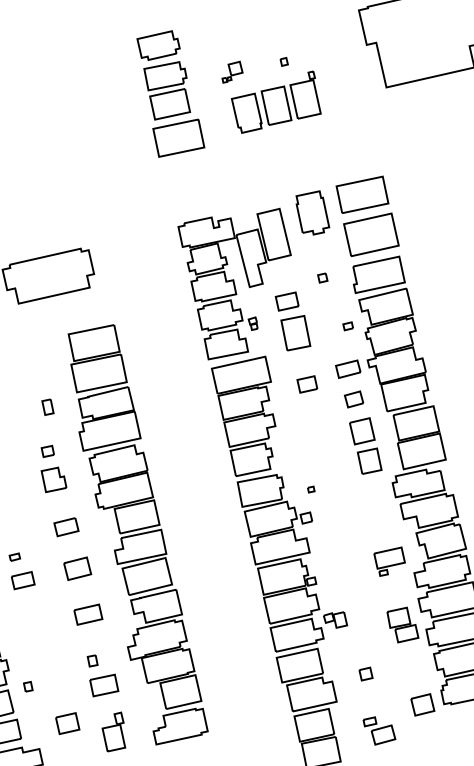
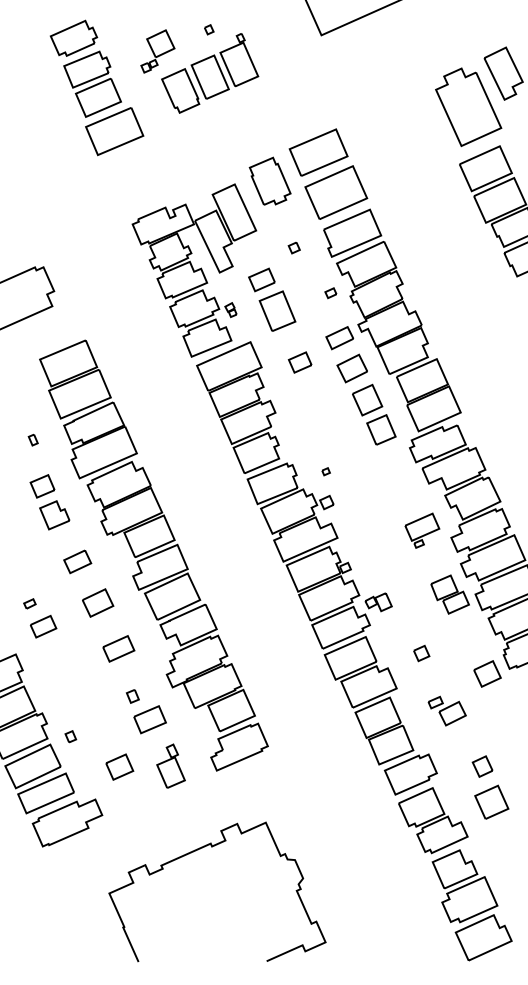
part: (232, 72) -> (157, 51), size x1.67
part: (353, 399) -> (351, 368), size x1.43
part: (47, 406) -> (32, 439), size x0.62
part: (47, 451) -> (42, 486), size x1.67

